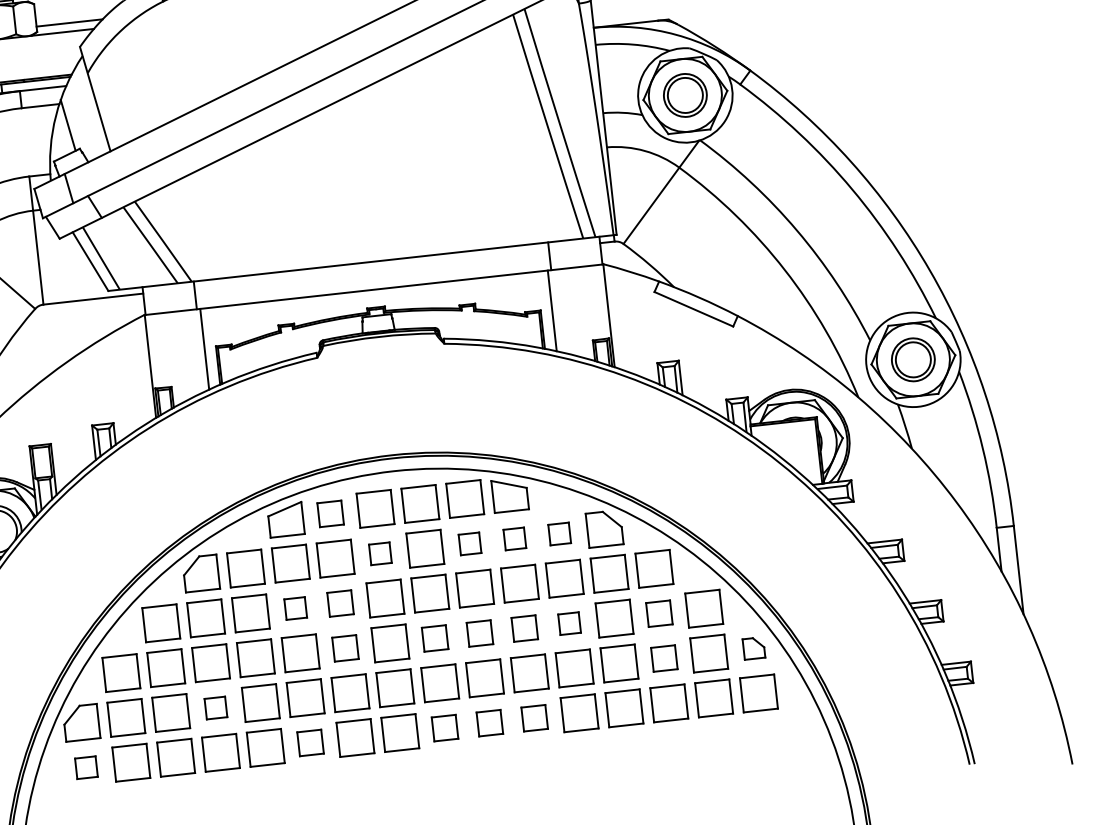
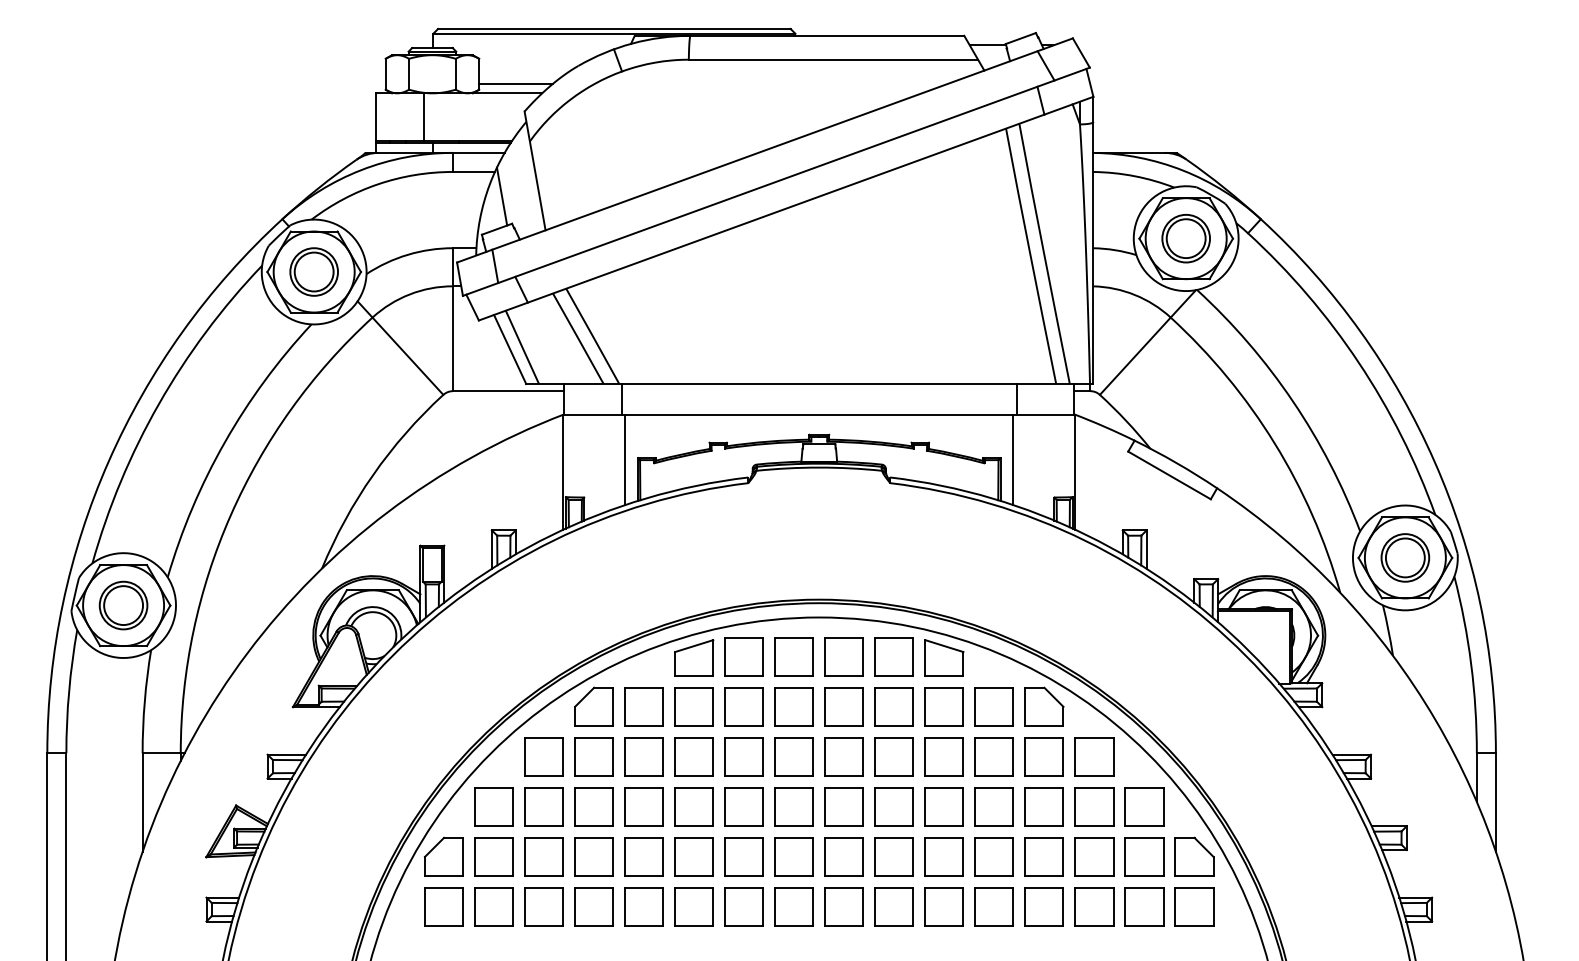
part: (330, 513) -> (743, 656), size x1.43
part: (559, 533) -> (993, 706), size x1.67
part: (514, 538) -> (943, 706), size x1.67
part: (469, 543) -> (893, 706), size x1.67
part: (379, 553) -> (793, 706), size x1.67
part: (339, 603) -> (743, 756), size x1.43
part: (295, 608) -> (693, 756), size x1.67
part: (659, 613) -> (1094, 806), size x1.43
part: (568, 623) -> (993, 806), size x1.67
part: (524, 628) -> (943, 806), size x1.43
part: (479, 633) -> (893, 806), size x1.43
part: (434, 638) -> (843, 806), size x1.43
part: (344, 648) -> (743, 806), size x1.43
part: (753, 648) -> (1194, 856), size x1.67
part: (664, 658) -> (1094, 856), size x1.43
part: (215, 707) -> (593, 856), size x1.67
part: (533, 717) -> (943, 906), size x1.43
part: (489, 722) -> (893, 906), size x1.43
part: (444, 727) -> (843, 906), size x1.43
part: (309, 742) -> (693, 906), size x1.43
part: (85, 767) -> (443, 906), size x1.67

